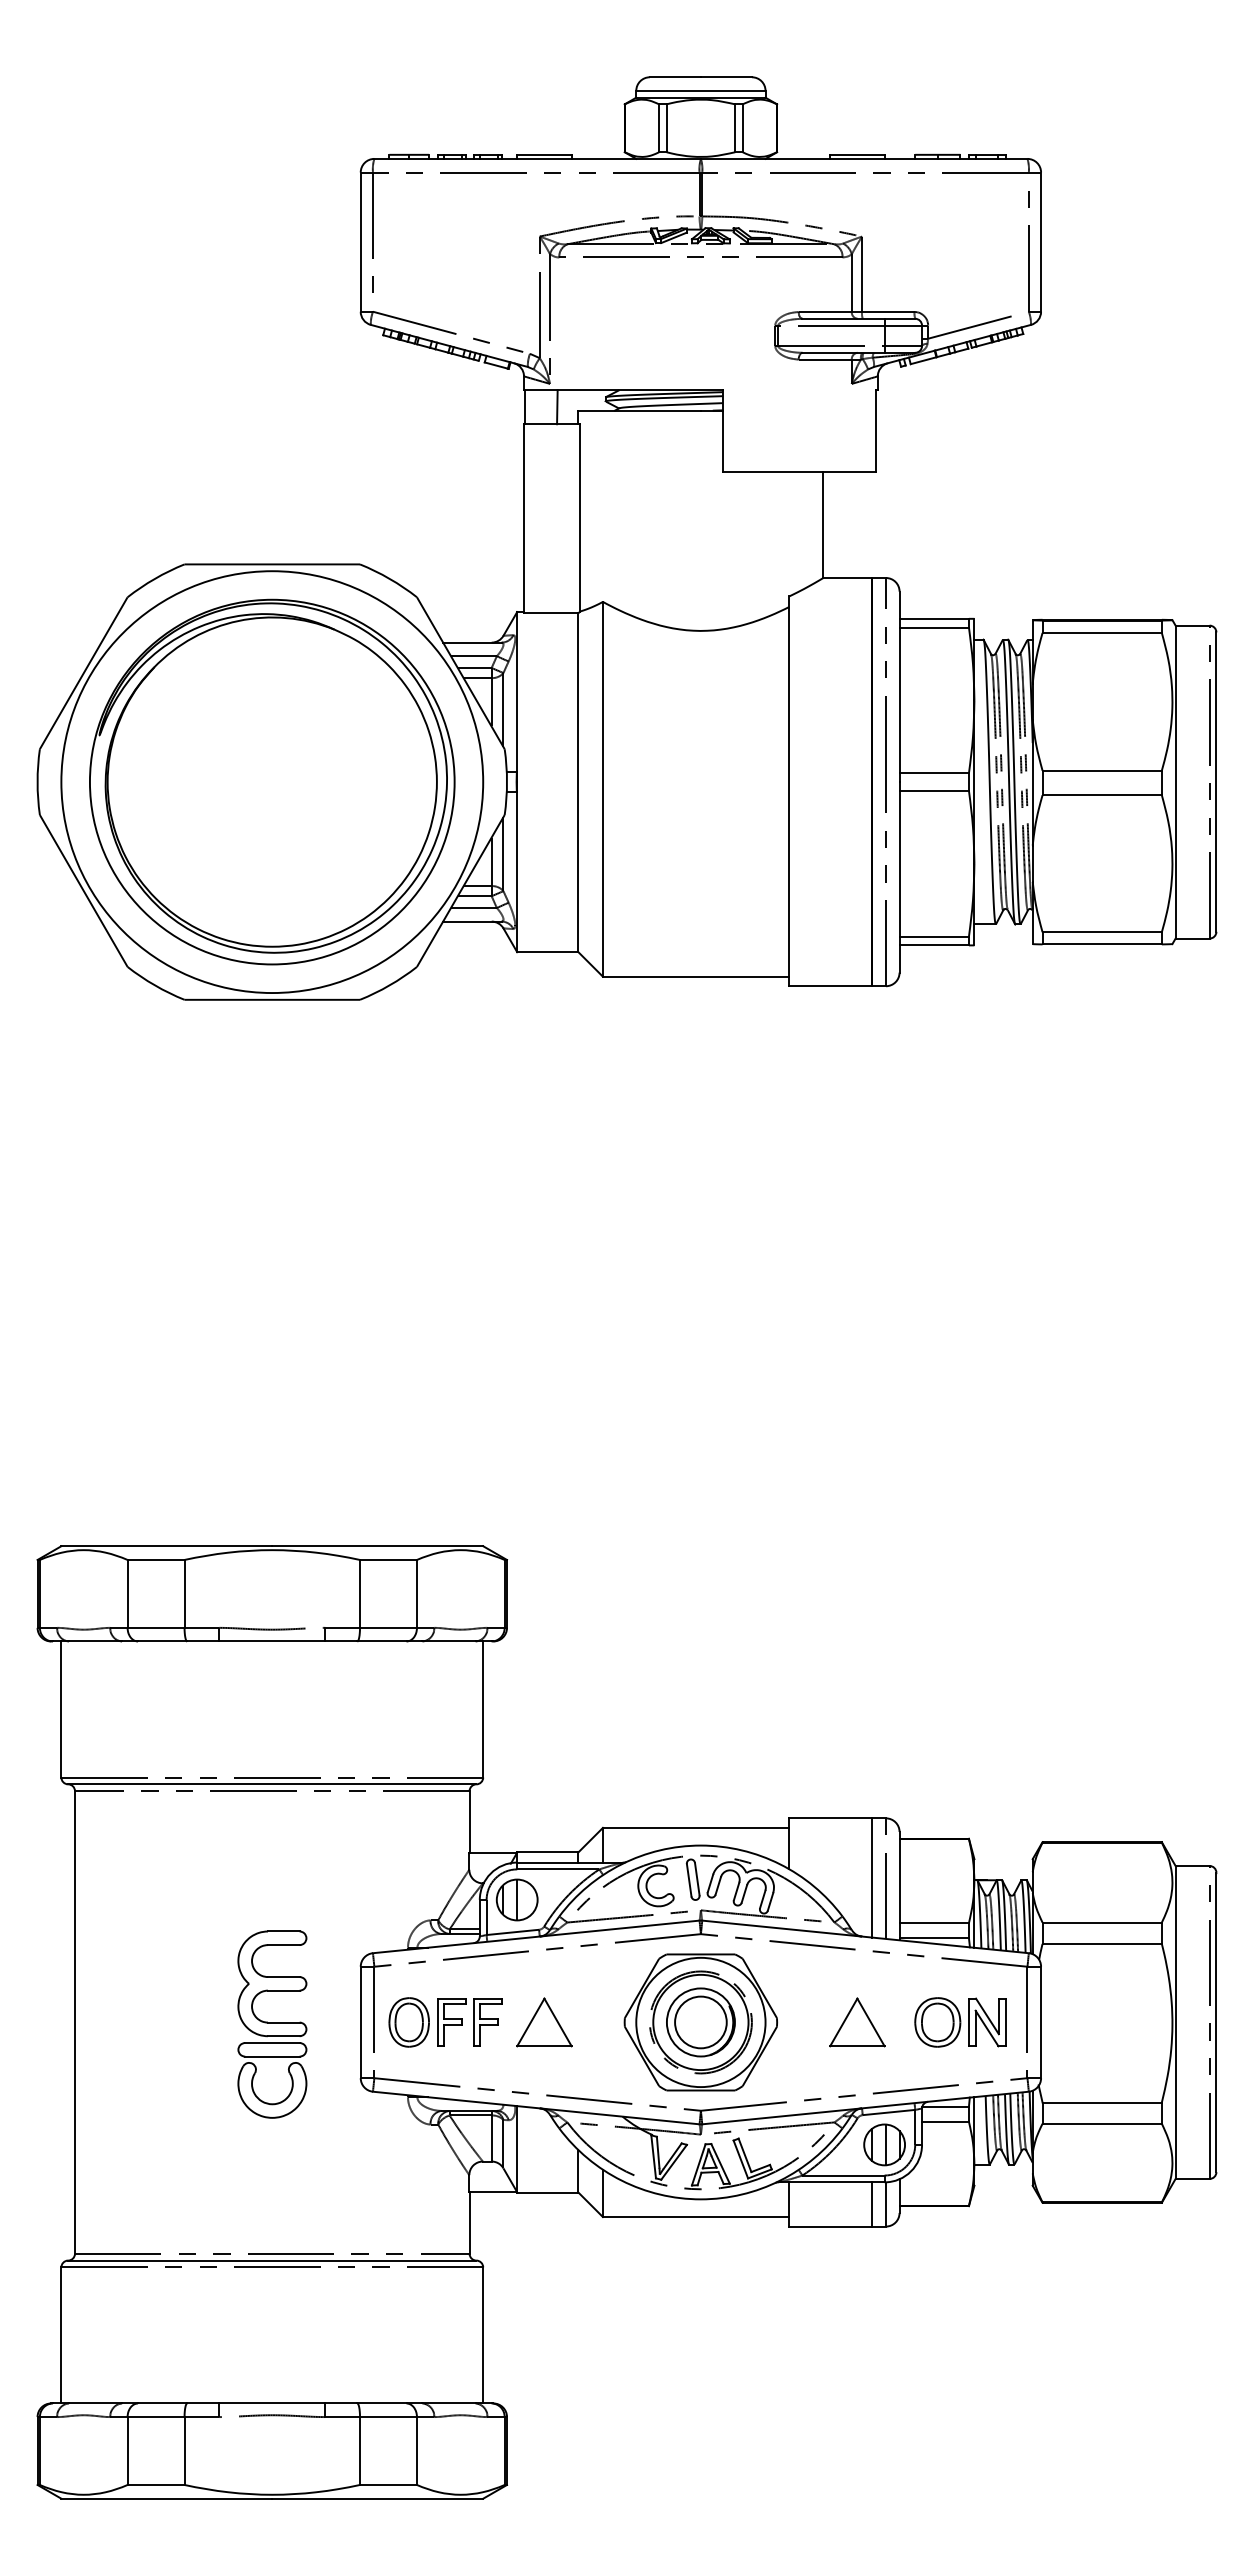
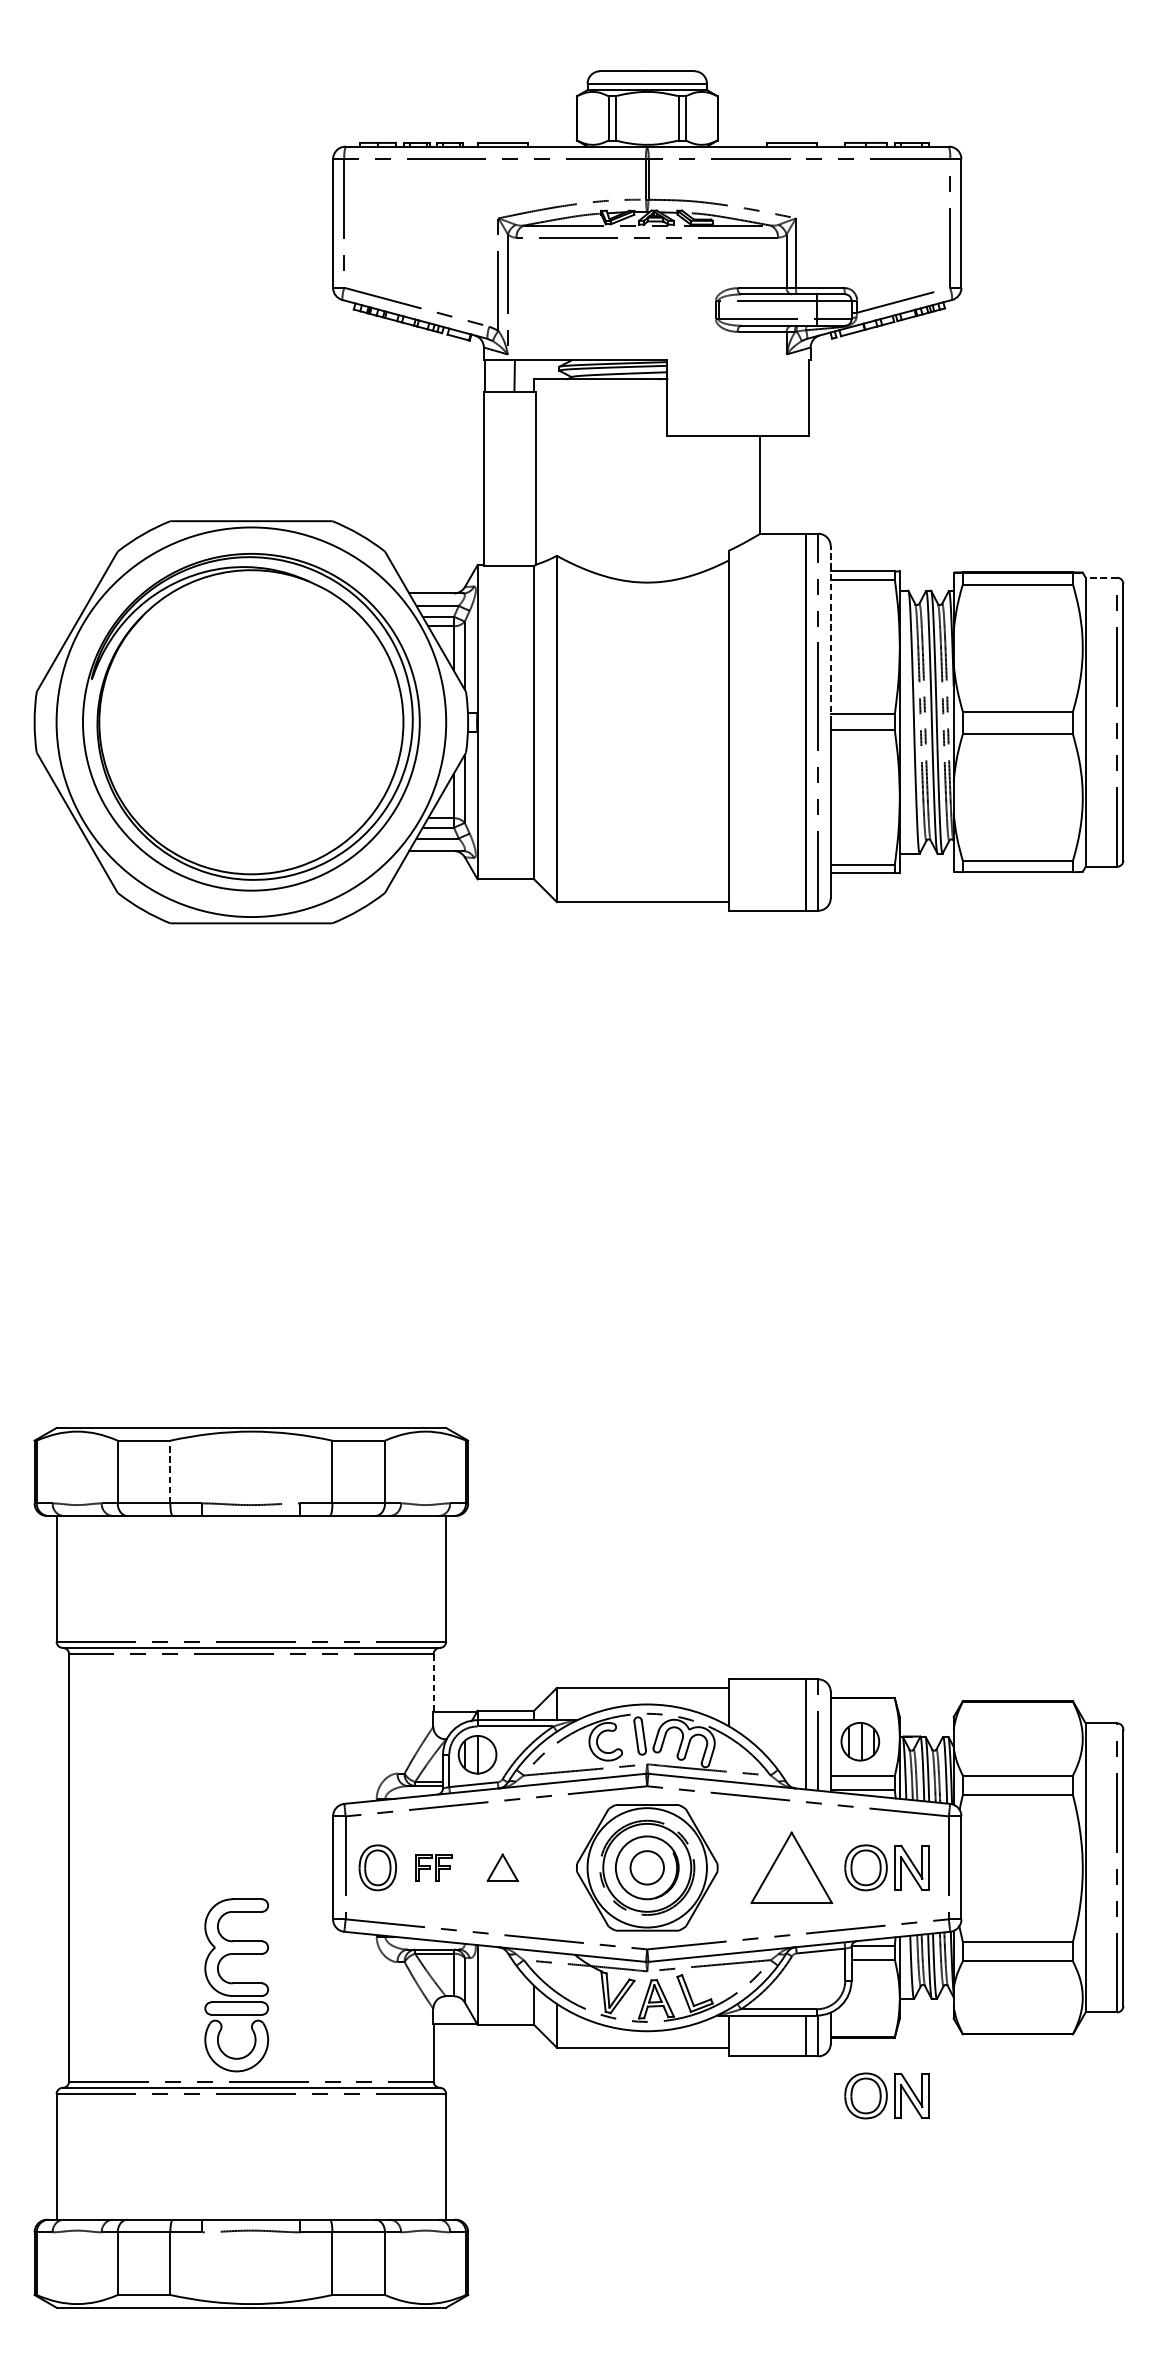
line: (1192, 625) -> (1101, 577), solid -> dashed
line: (899, 686) -> (830, 633), solid -> dashed
line: (184, 1593) -> (170, 1471), solid -> dashed
line: (469, 1821) -> (433, 1682), solid -> dashed
part: (469, 2022) -> (433, 1867), size x0.6
part: (544, 2022) -> (502, 1867), size x0.6
circle: (700, 2022) -> (646, 1867), size x0.7
part: (857, 2022) -> (791, 1867), size x1.6
part: (272, 2024) -> (236, 1985), moved
part: (884, 2144) -> (860, 1741), moved
part: (960, 2269) -> (887, 2096), added

